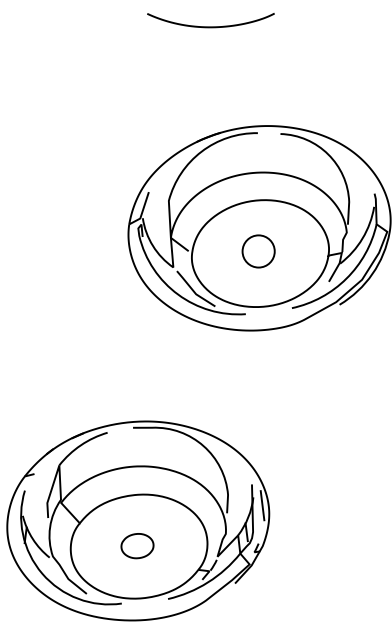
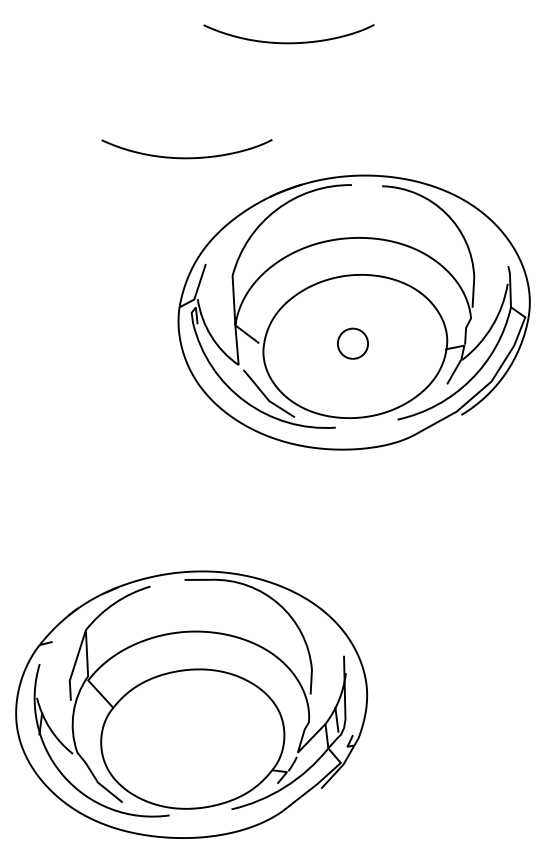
curve: (134, 112) -> (186, 157), added
circle: (258, 251) -> (352, 343), size x0.7
line: (262, 505) -> (357, 683), removed
part: (137, 546) -> (190, 738), removed

